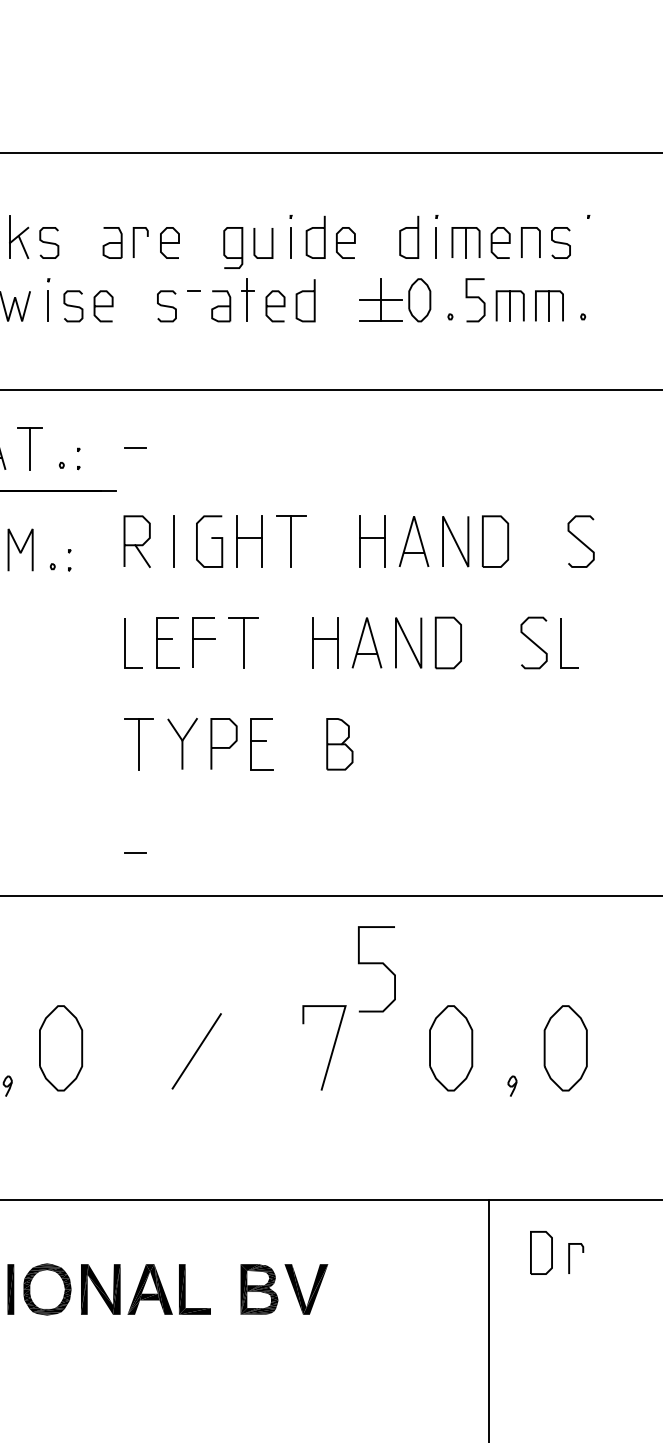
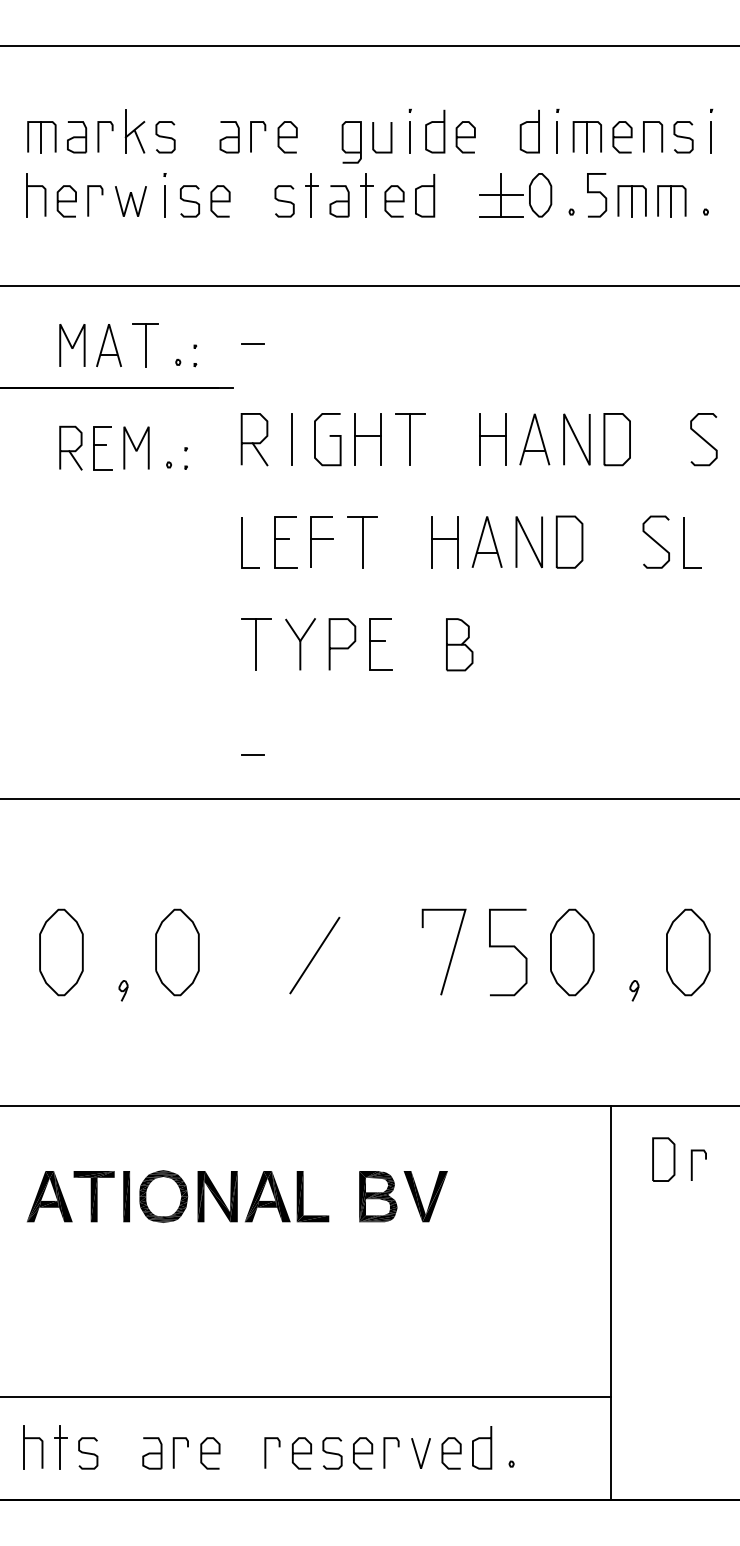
line: (588, 243) -> (711, 137), added
line: (193, 299) -> (311, 194), added
curve: (377, 964) -> (508, 947), moved

